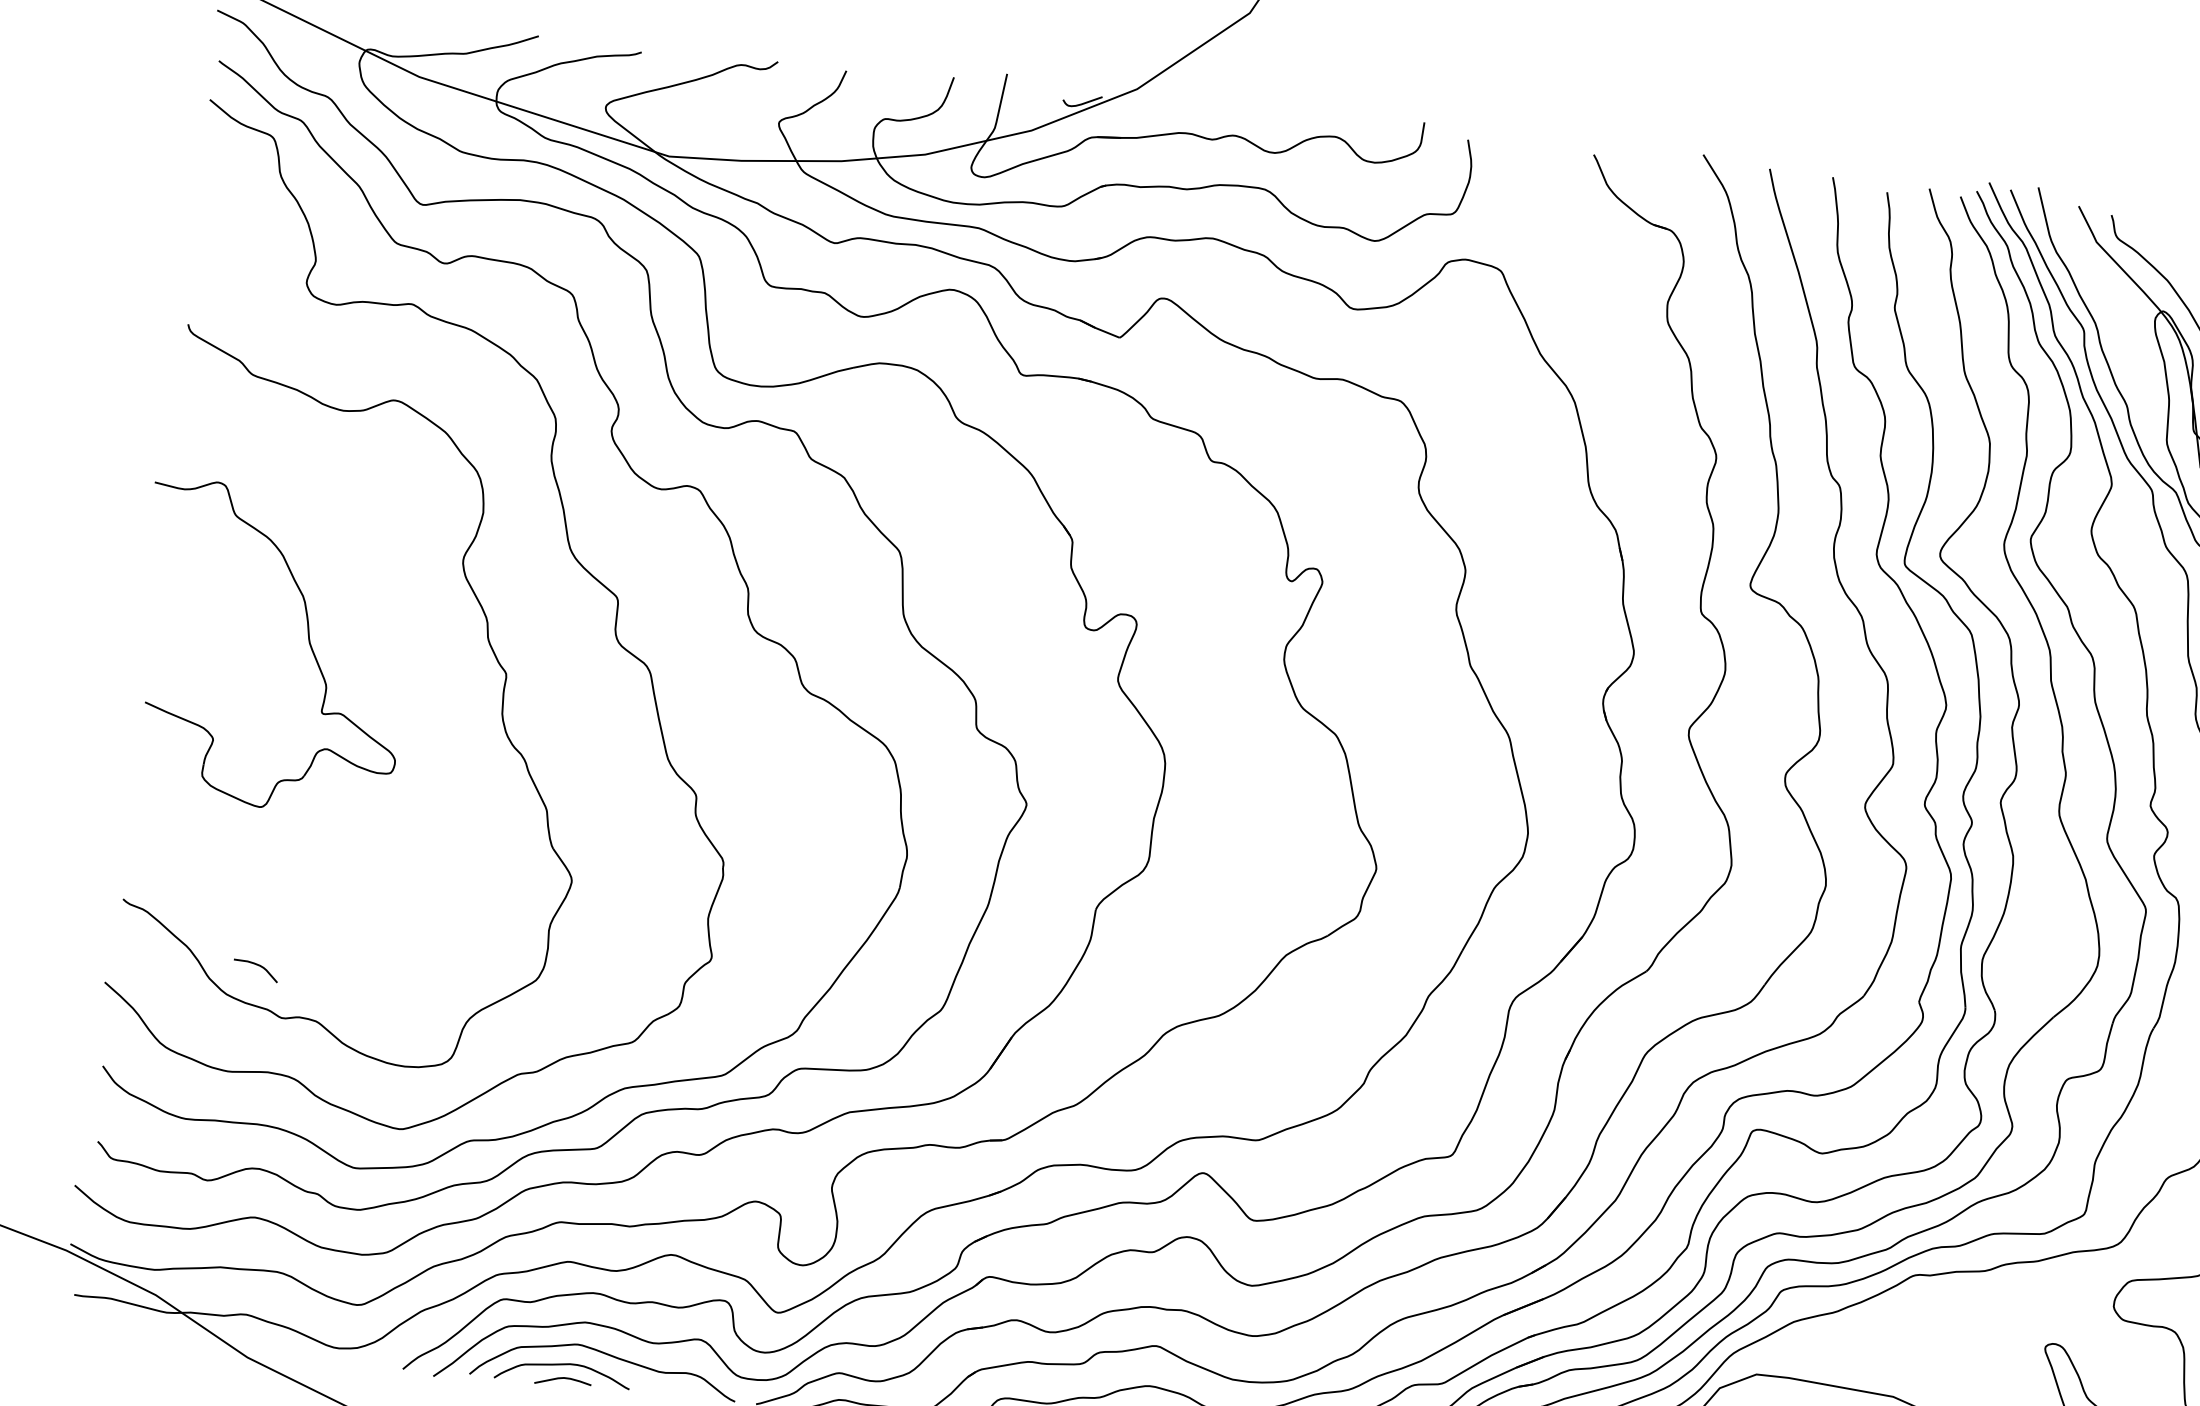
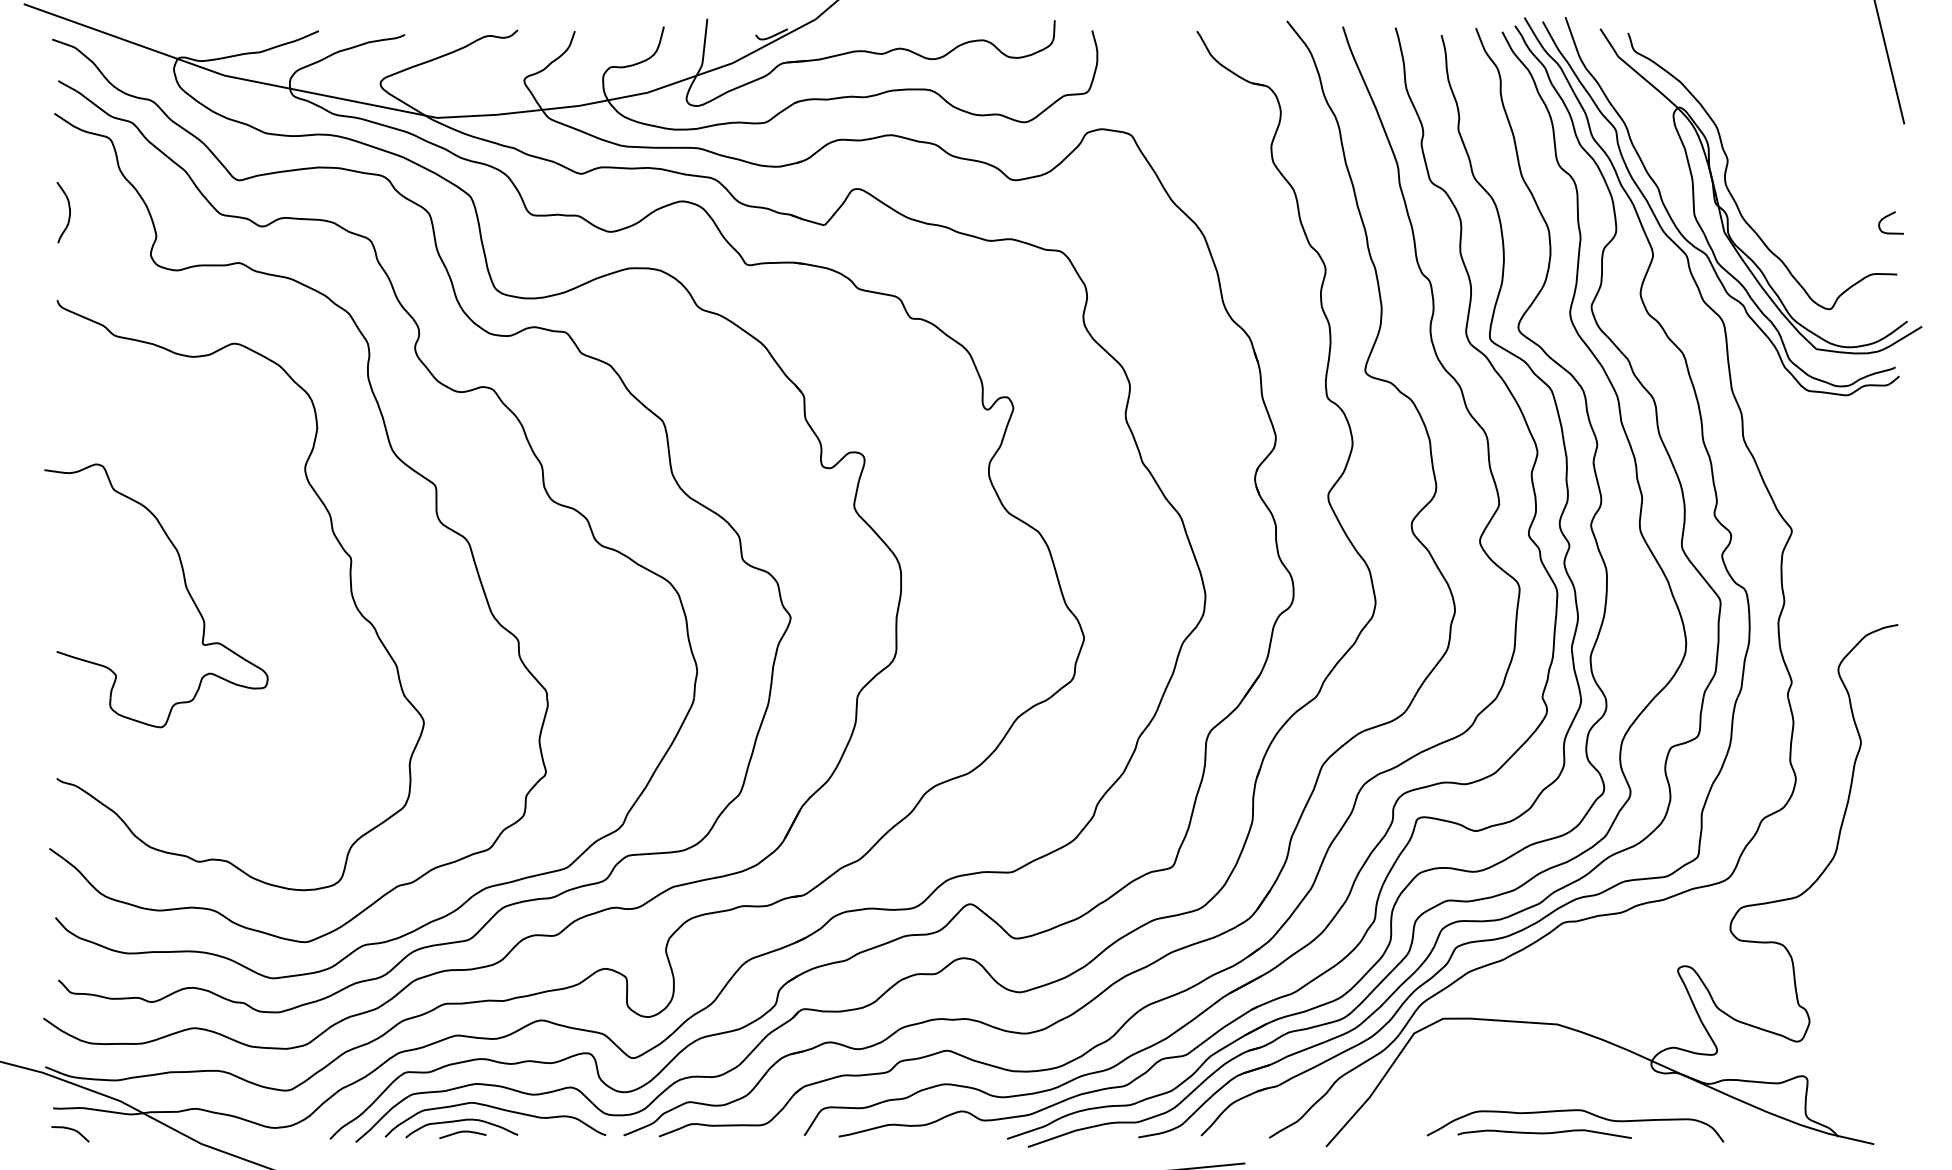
curve: (214, 220) -> (69, 212), added
part: (308, 643) -> (185, 588), moved
curve: (257, 966) -> (71, 1130), moved

